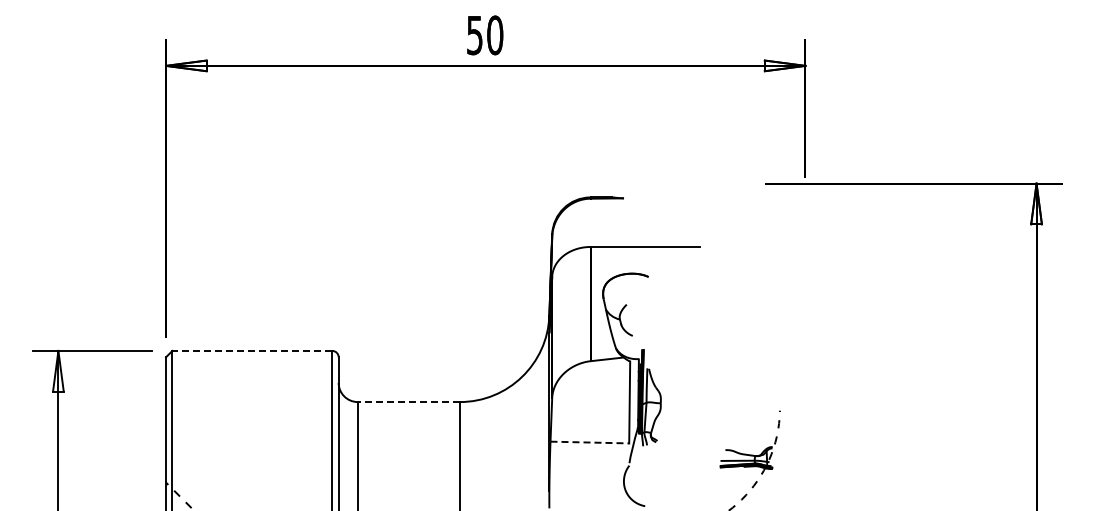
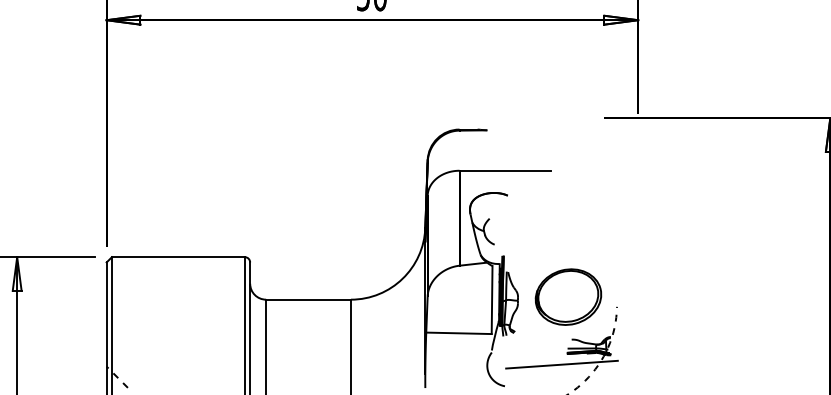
line: (252, 350) -> (178, 256), dashed -> solid
part: (721, 398) -> (568, 296), added
line: (408, 402) -> (308, 300), dashed -> solid
line: (590, 442) -> (459, 333), dashed -> solid
line: (713, 479) -> (561, 364), added

